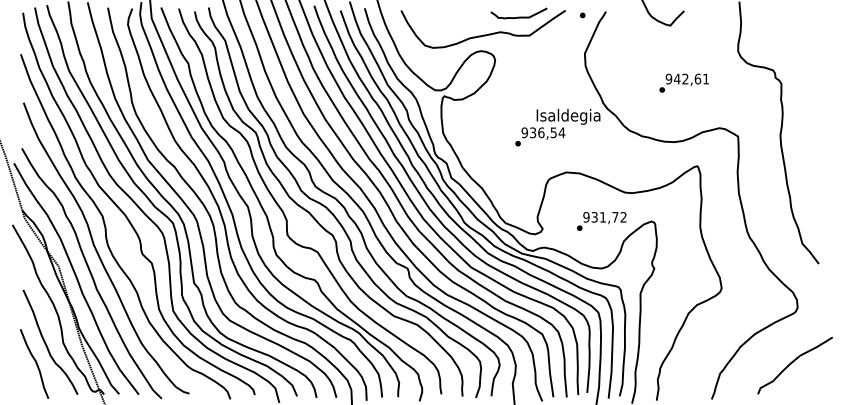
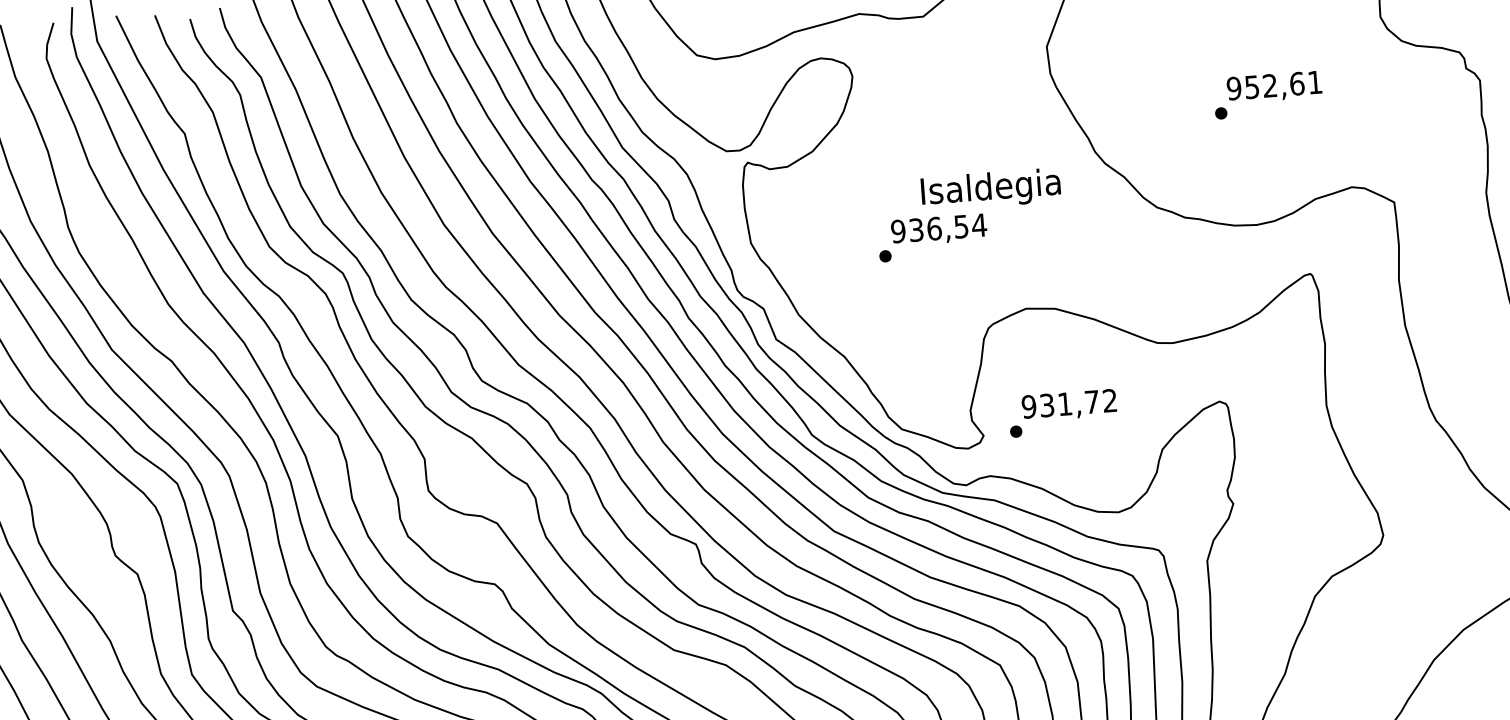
text: (676, 78) -> (1250, 86), 942,61 -> 952,61
text: (557, 127) -> (968, 214), moved
text: (601, 221) -> (1062, 413), moved

